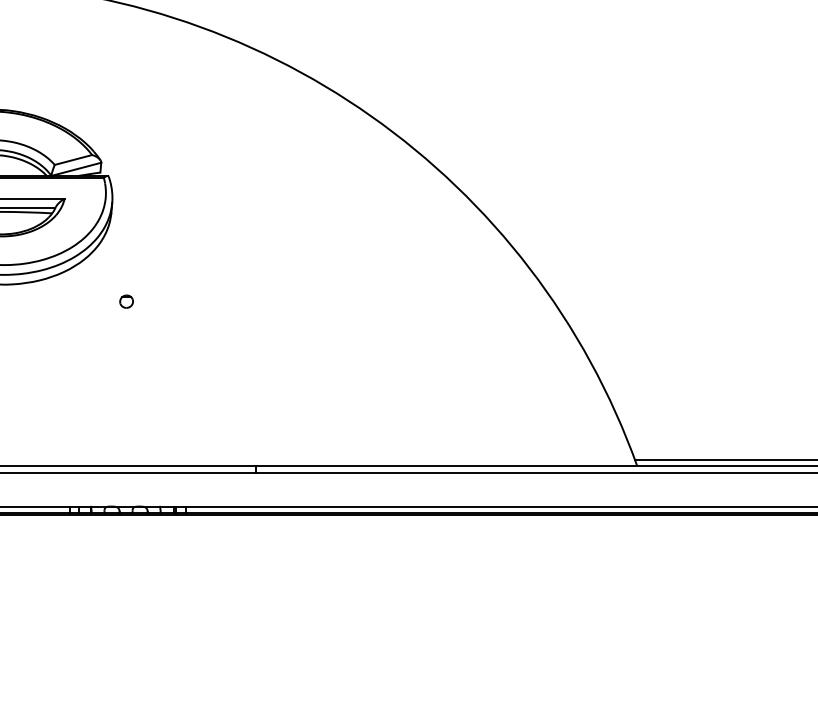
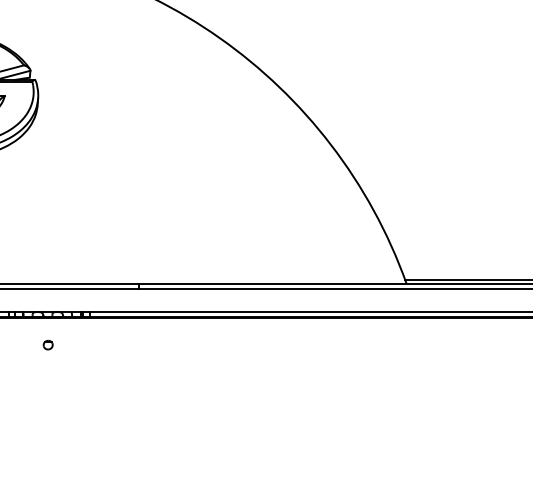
part: (126, 301) -> (48, 345), moved

